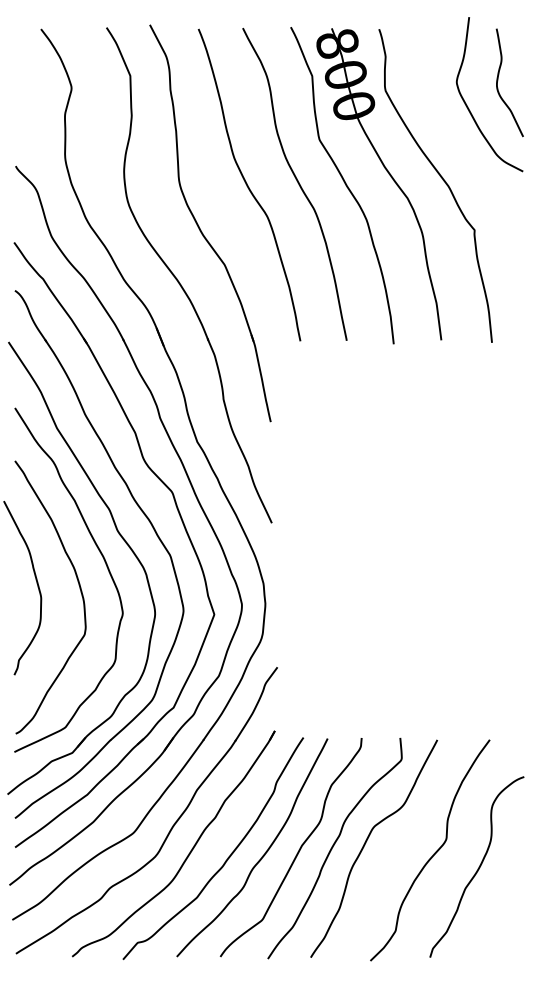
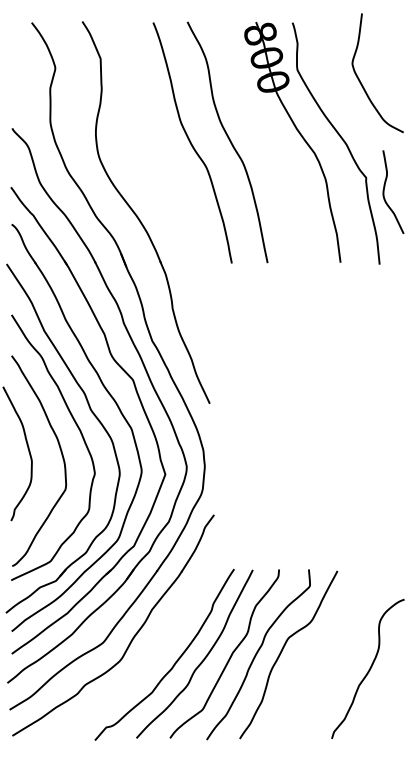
curve: (498, 80) -> (384, 190), moved
curve: (344, 183) -> (265, 141), removed
part: (200, 228) -> (154, 176), removed
part: (188, 853) -> (145, 658), removed
curve: (433, 853) -> (334, 658), removed

